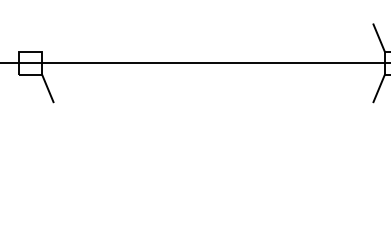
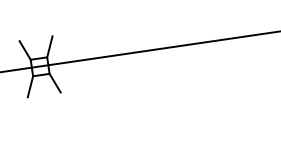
line: (13, 37) -> (25, 50), added
line: (47, 37) -> (49, 46), added
line: (13, 88) -> (30, 86), added

